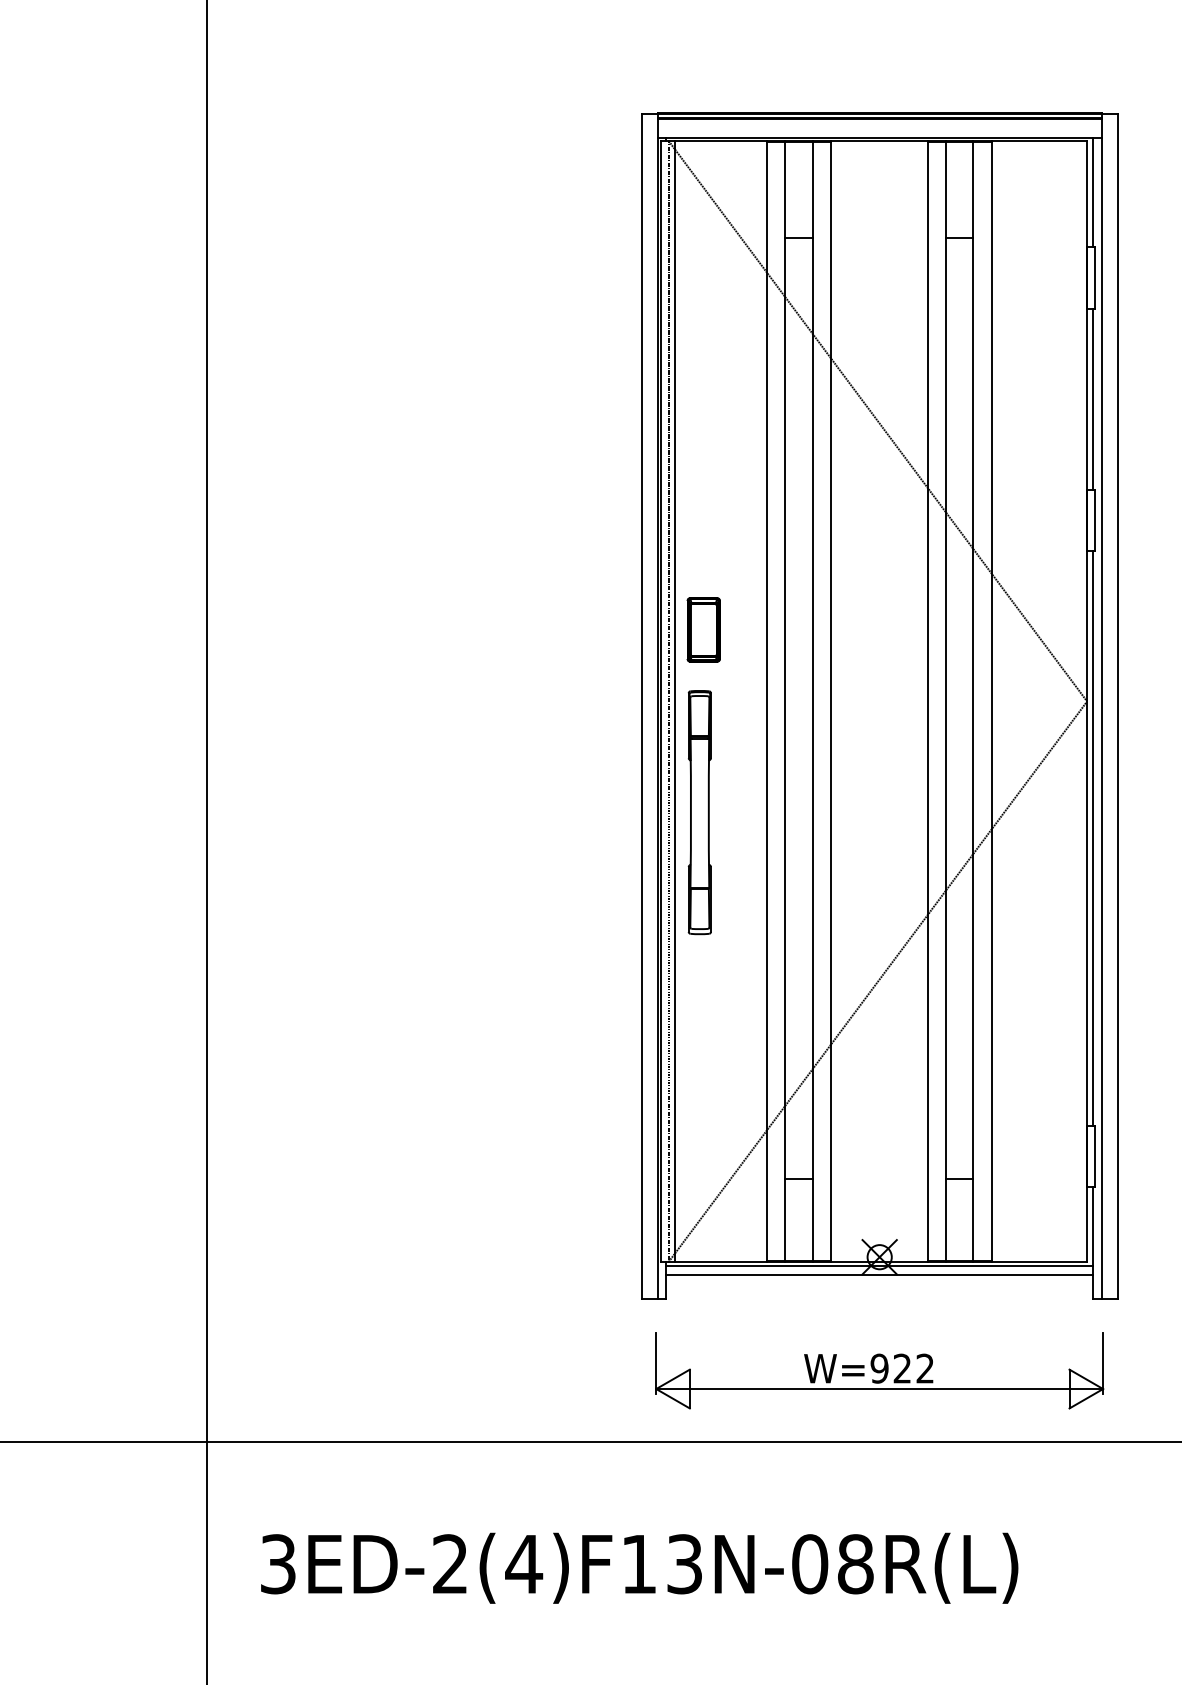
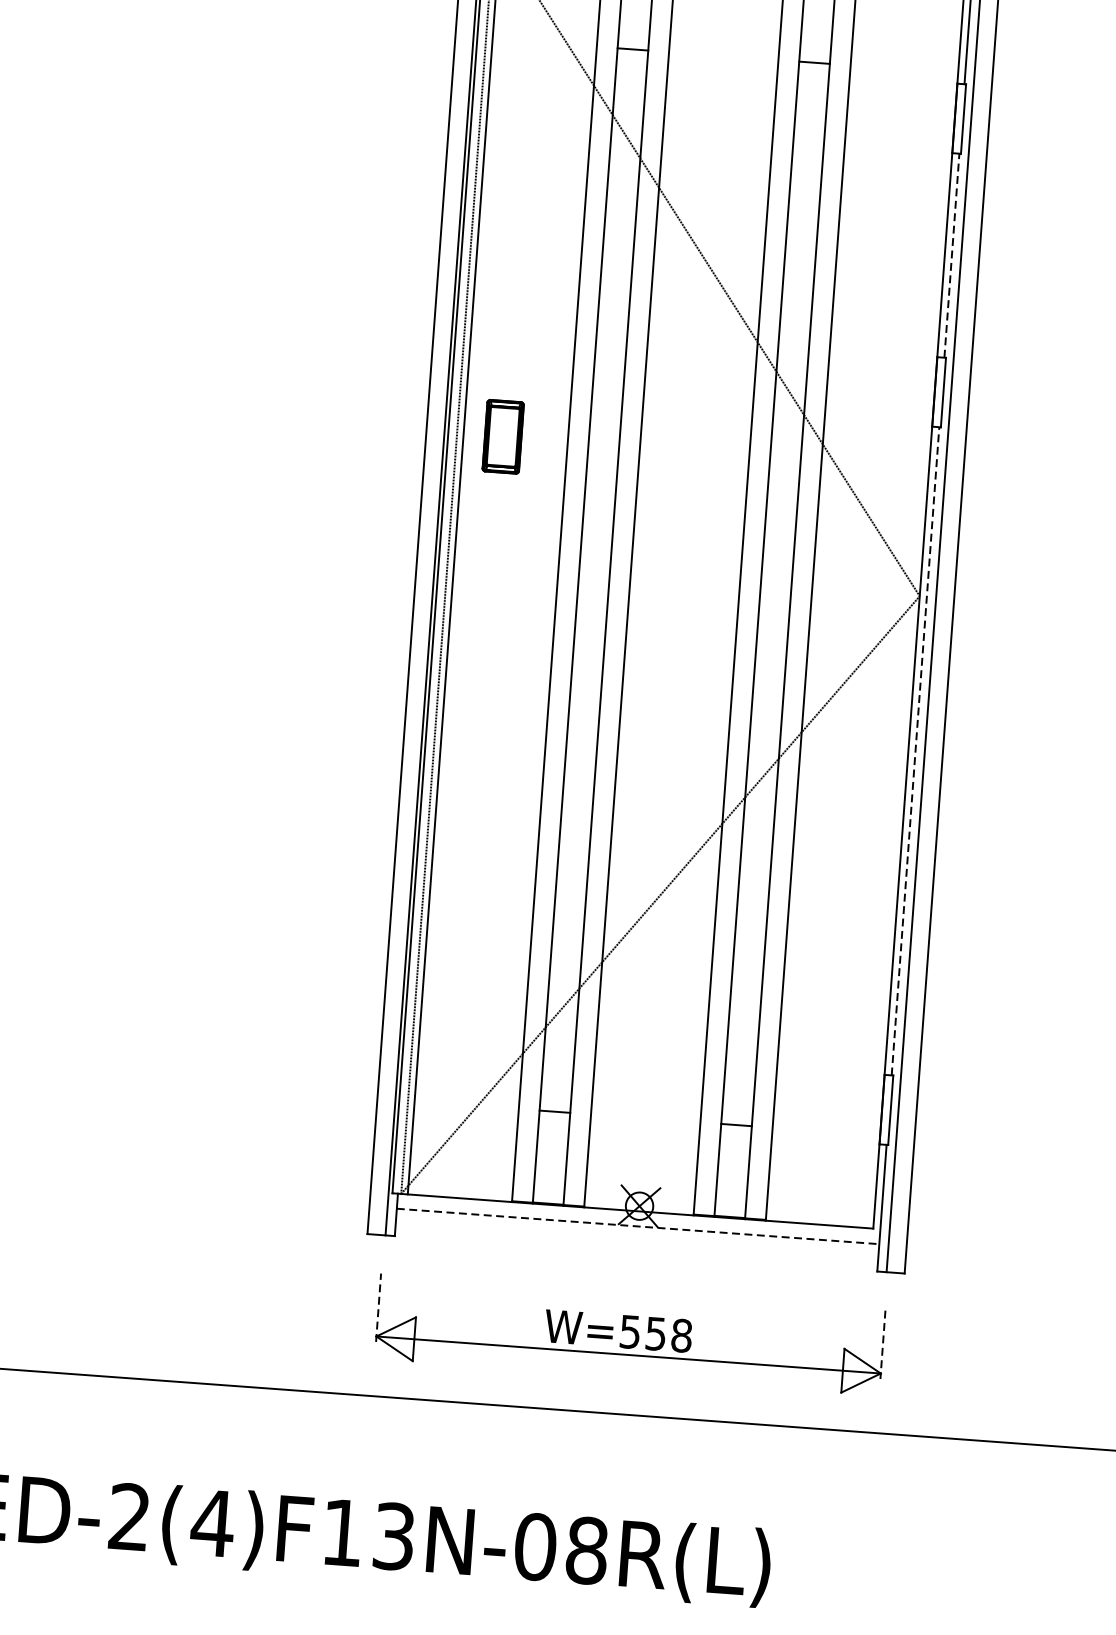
line: (1093, 398) -> (952, 254), solid -> dashed
part: (703, 629) -> (503, 436), moved
part: (699, 812) -> (473, 689), removed
line: (1093, 837) -> (915, 750), solid -> dashed
line: (879, 1265) -> (638, 1215), removed
line: (879, 1275) -> (637, 1226), solid -> dashed
line: (656, 1363) -> (378, 1307), solid -> dashed
line: (1103, 1364) -> (883, 1345), solid -> dashed
text: (902, 1368) -> (656, 1333), W=922 -> W=558

